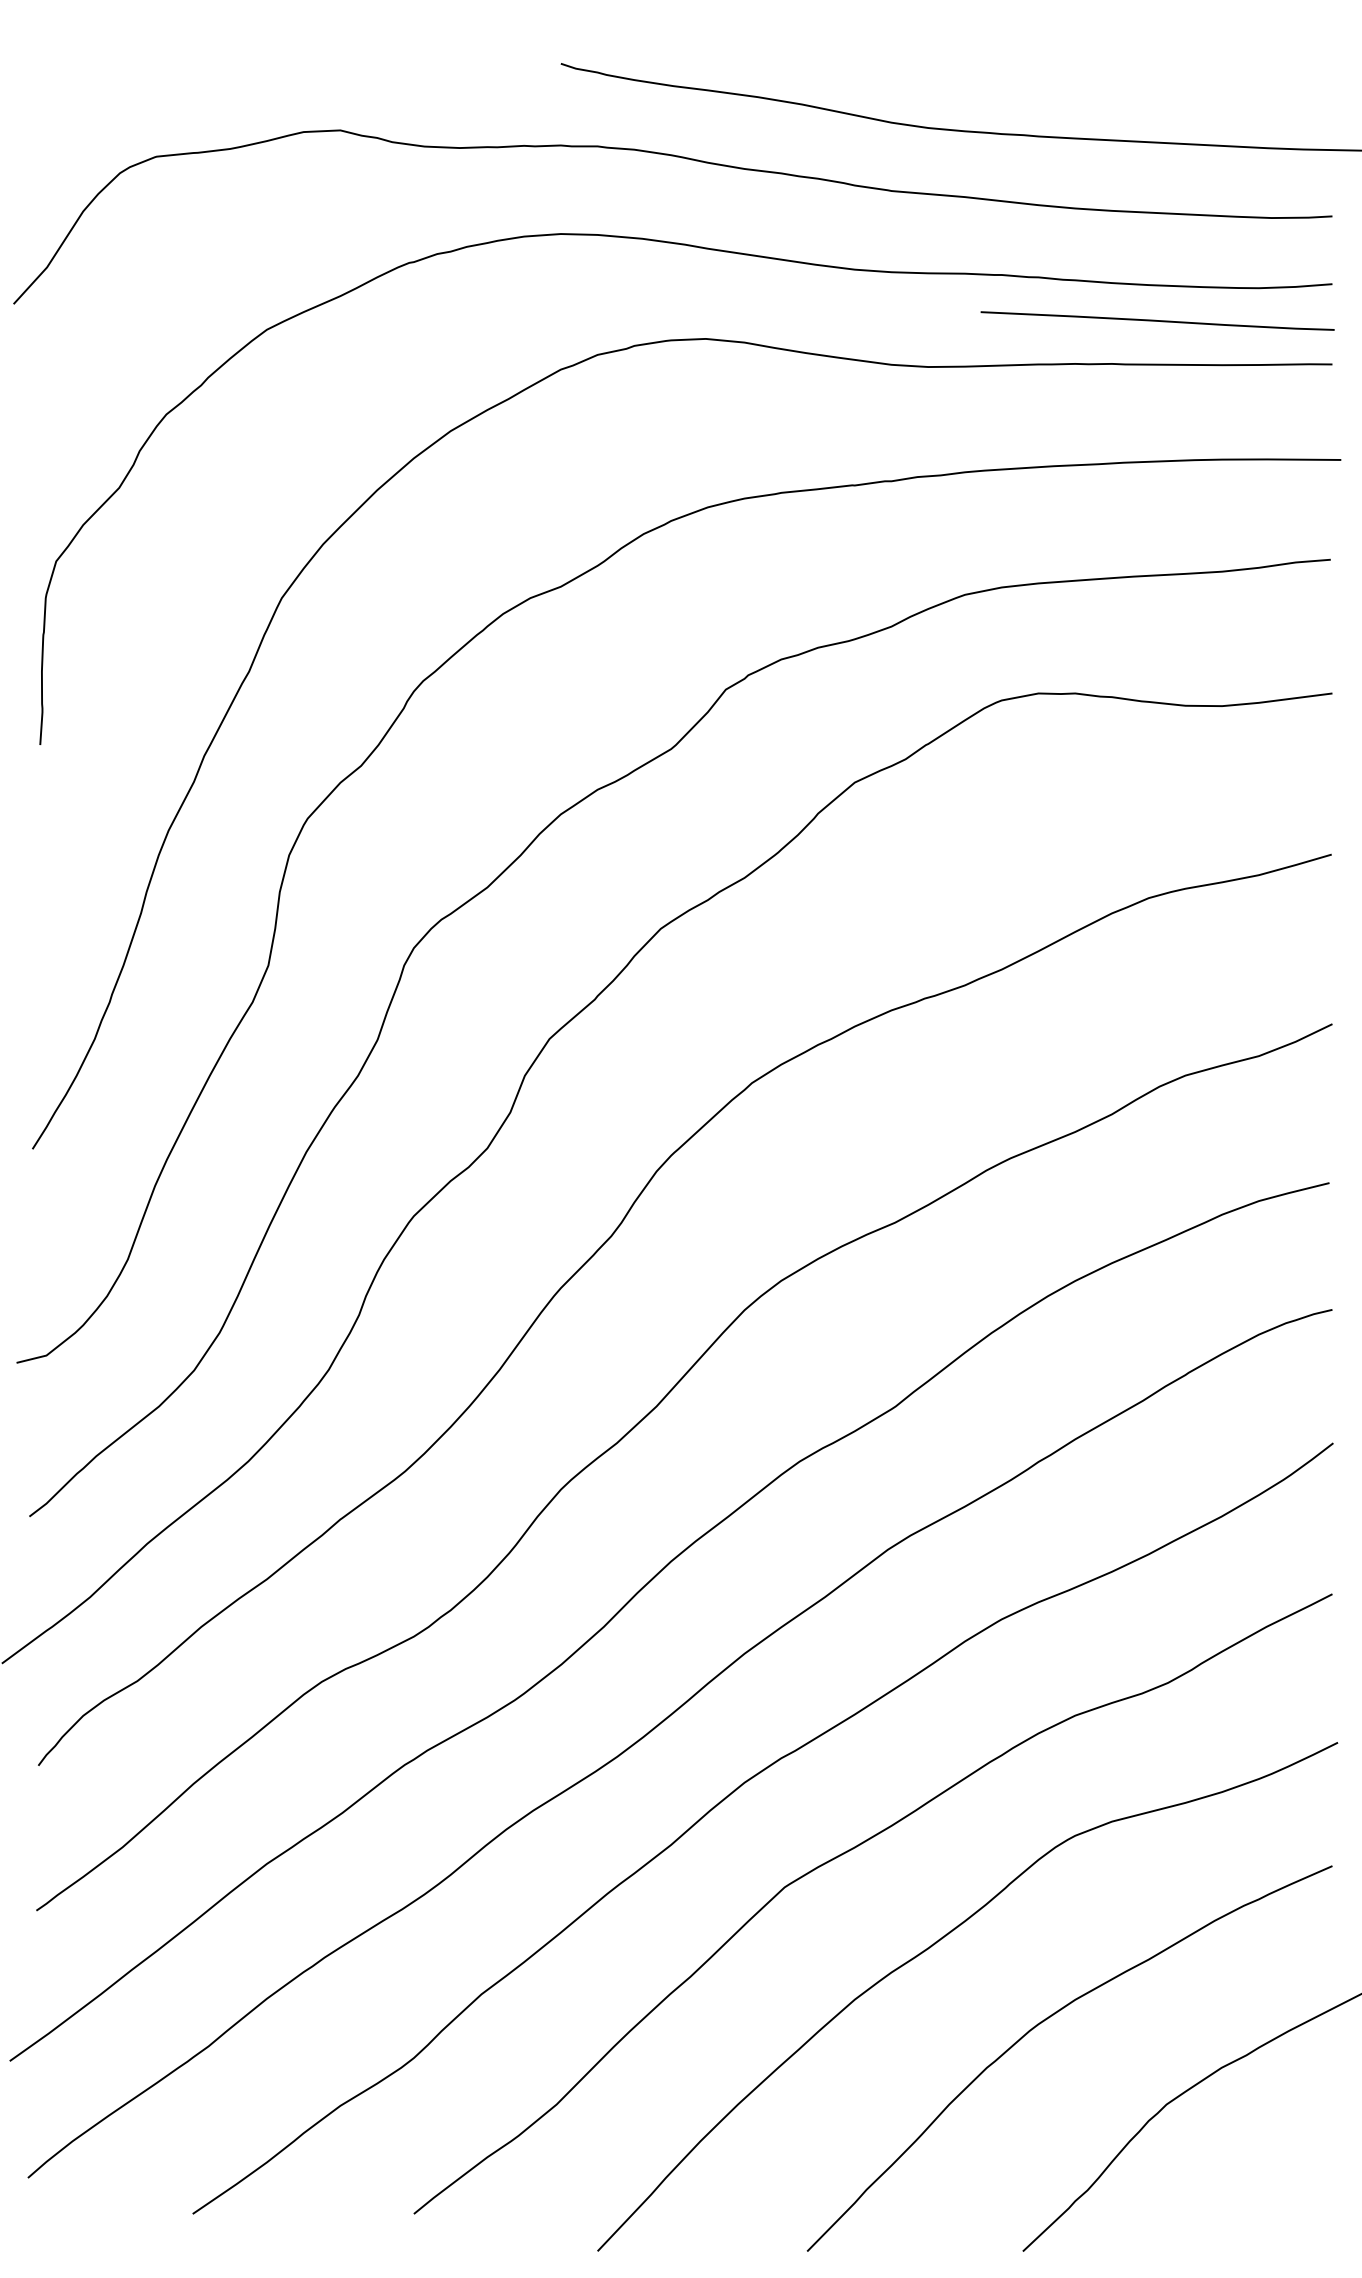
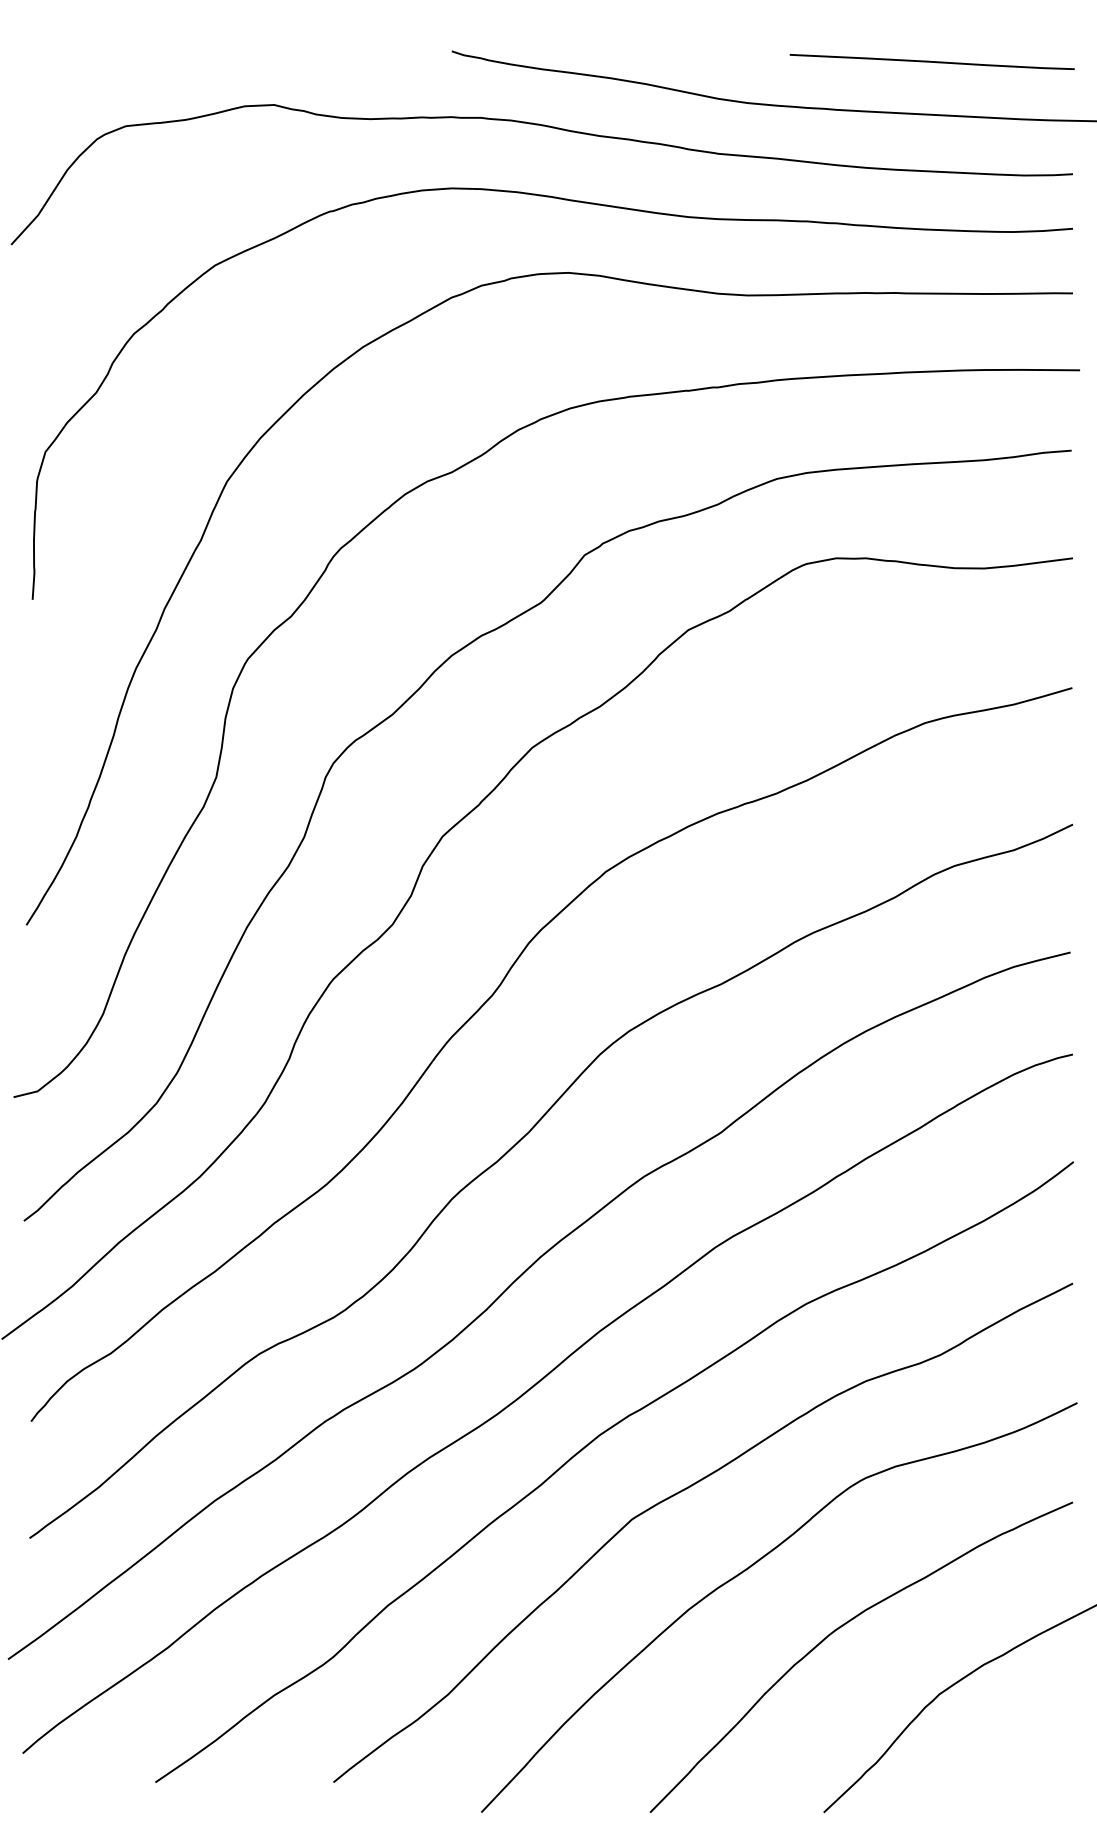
curve: (1157, 320) -> (932, 61), moved

